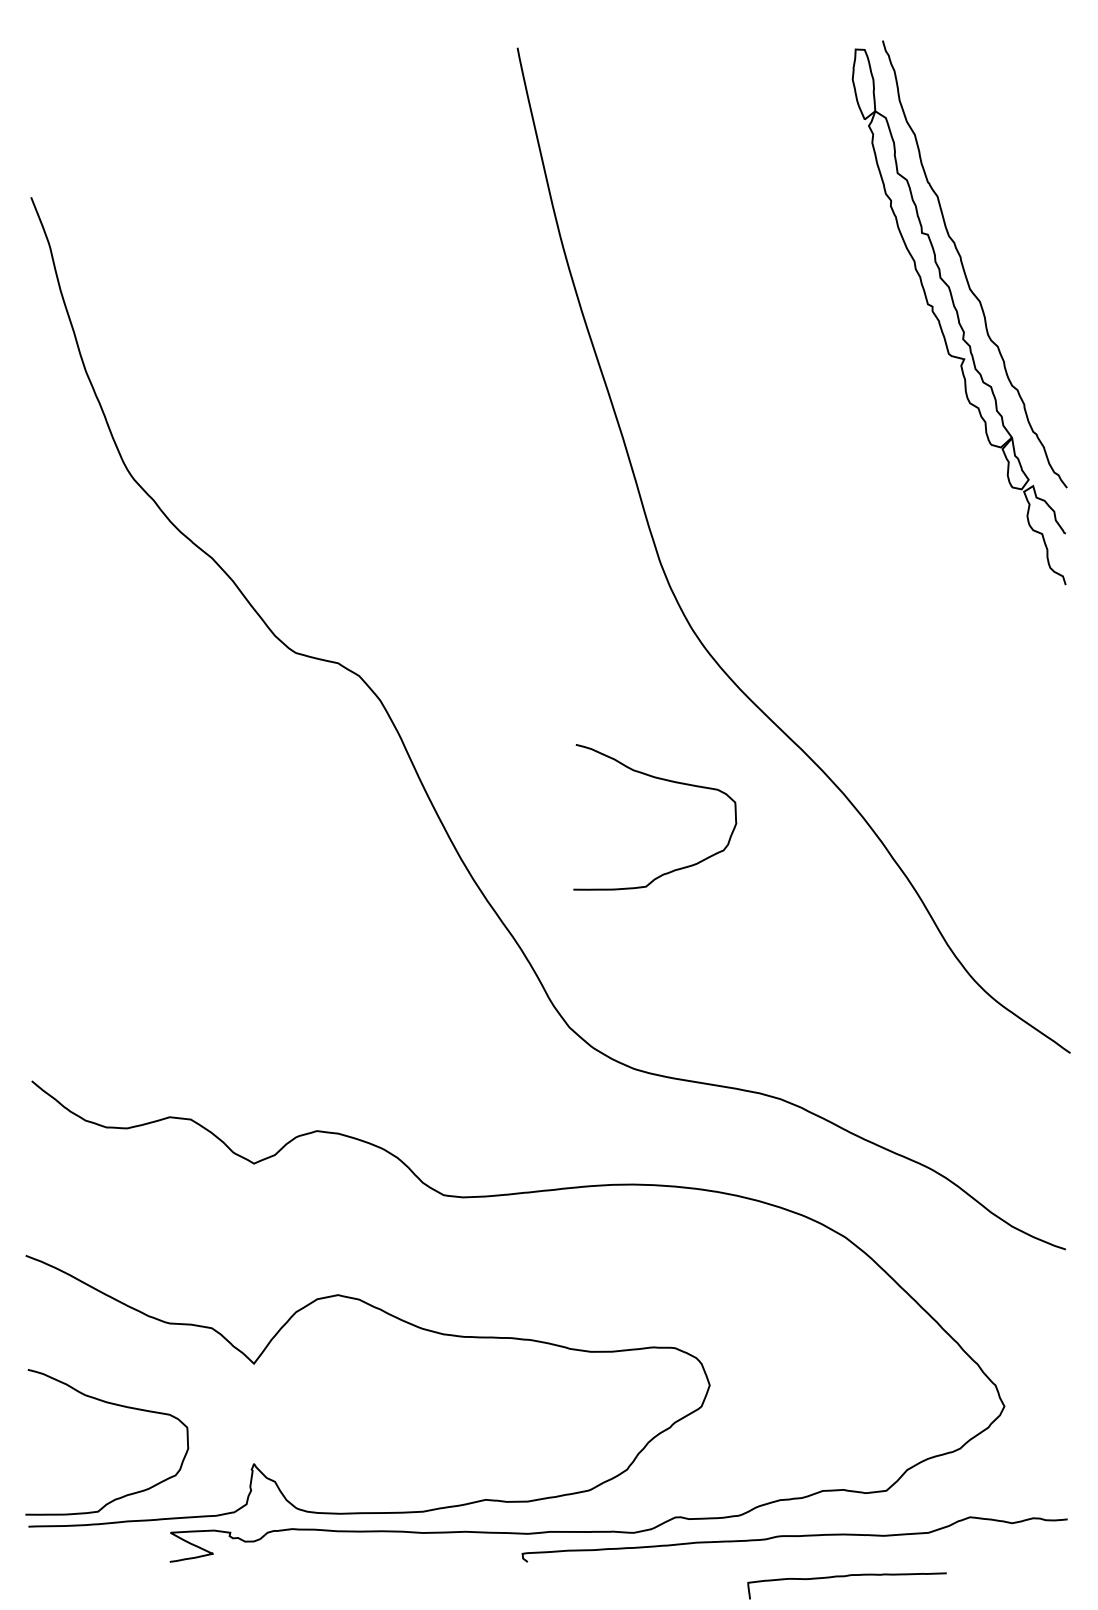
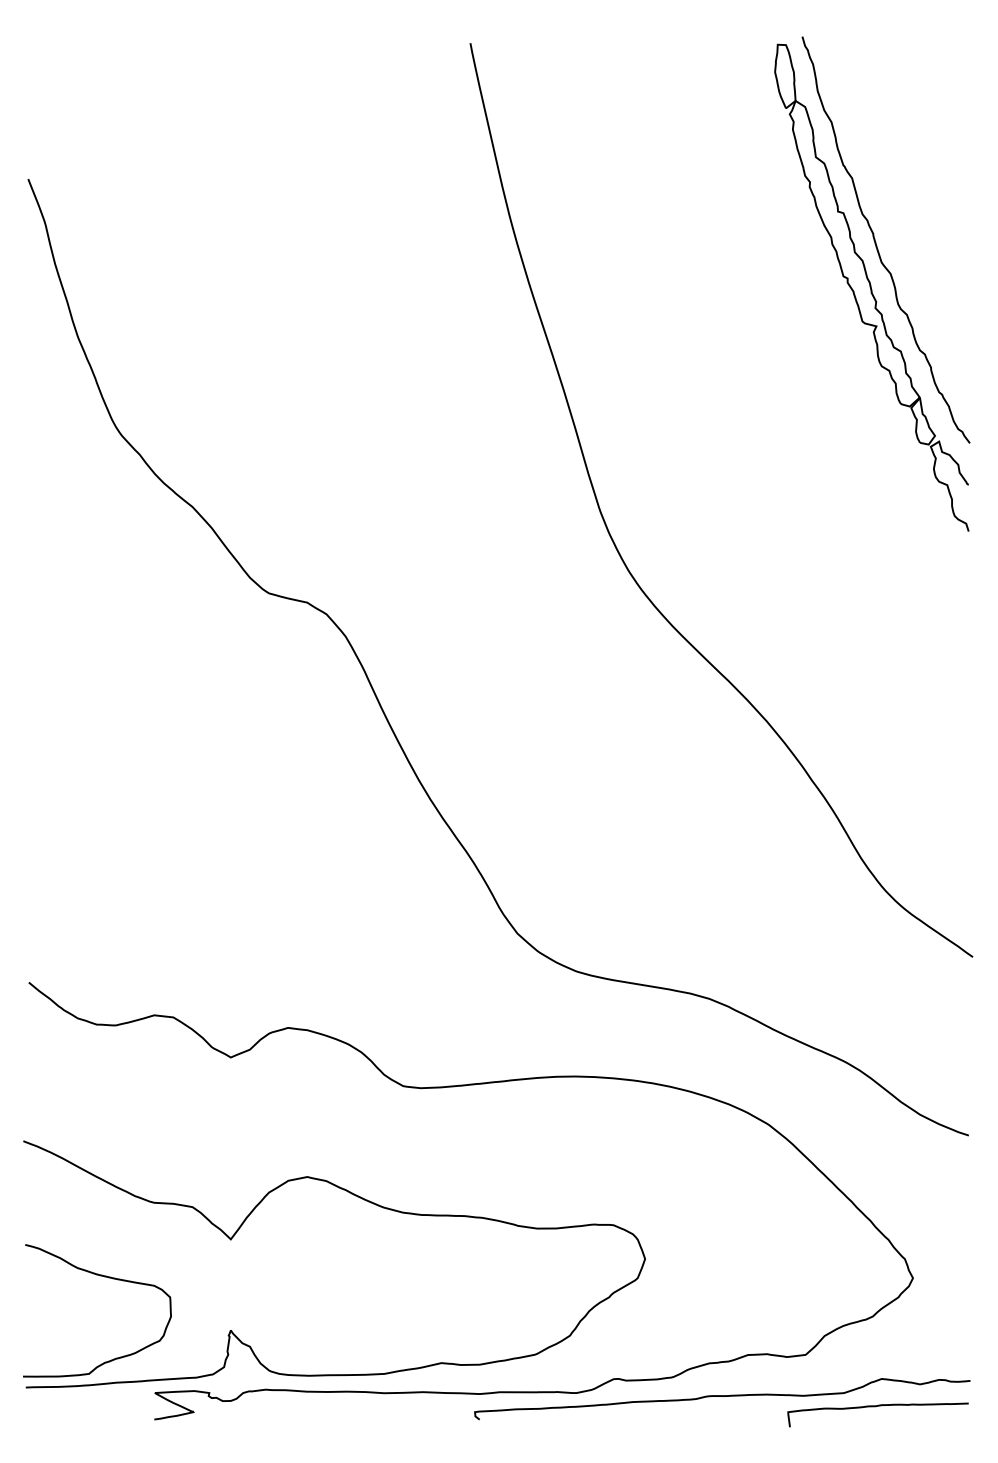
curve: (662, 780) -> (602, 709), removed
curve: (844, 1577) -> (875, 1407), moved

